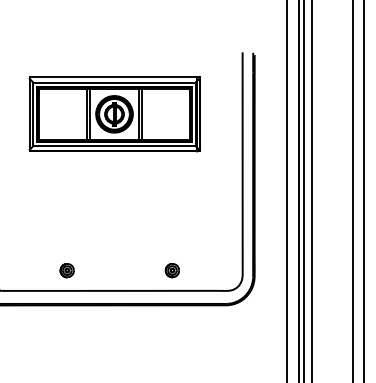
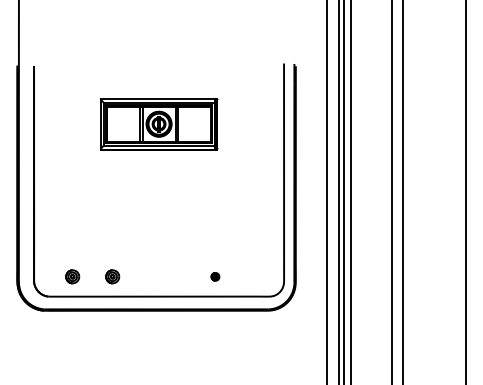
part: (115, 114) -> (159, 124), size x0.7
part: (26, 270) -> (72, 276), added
part: (172, 270) -> (215, 276), size x0.6

